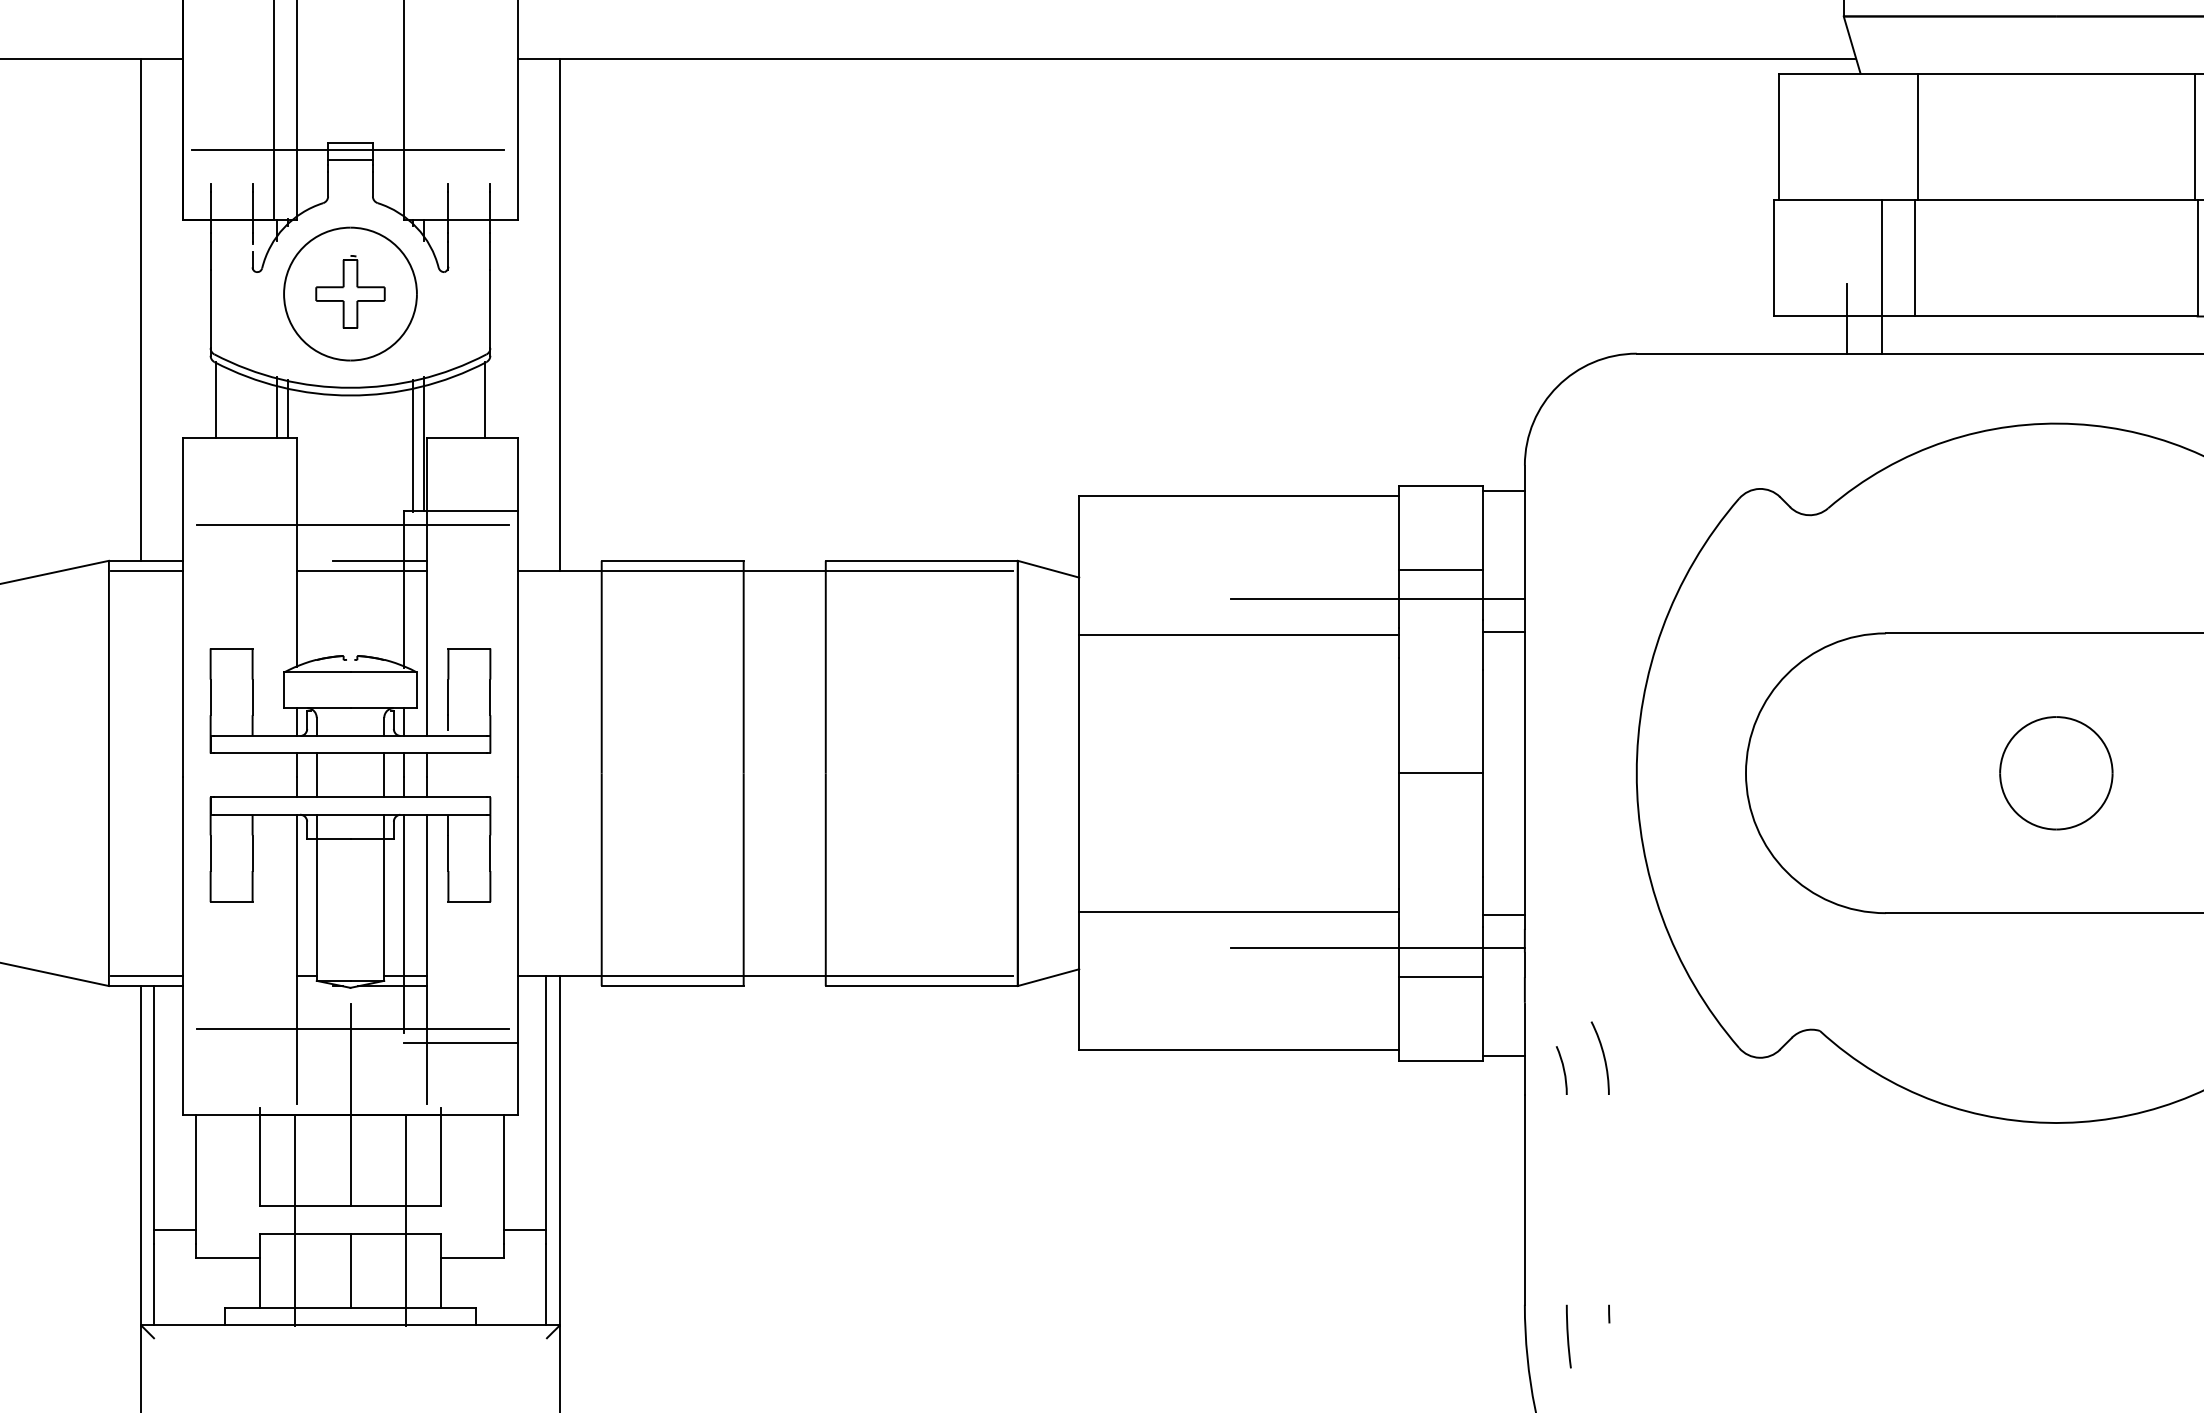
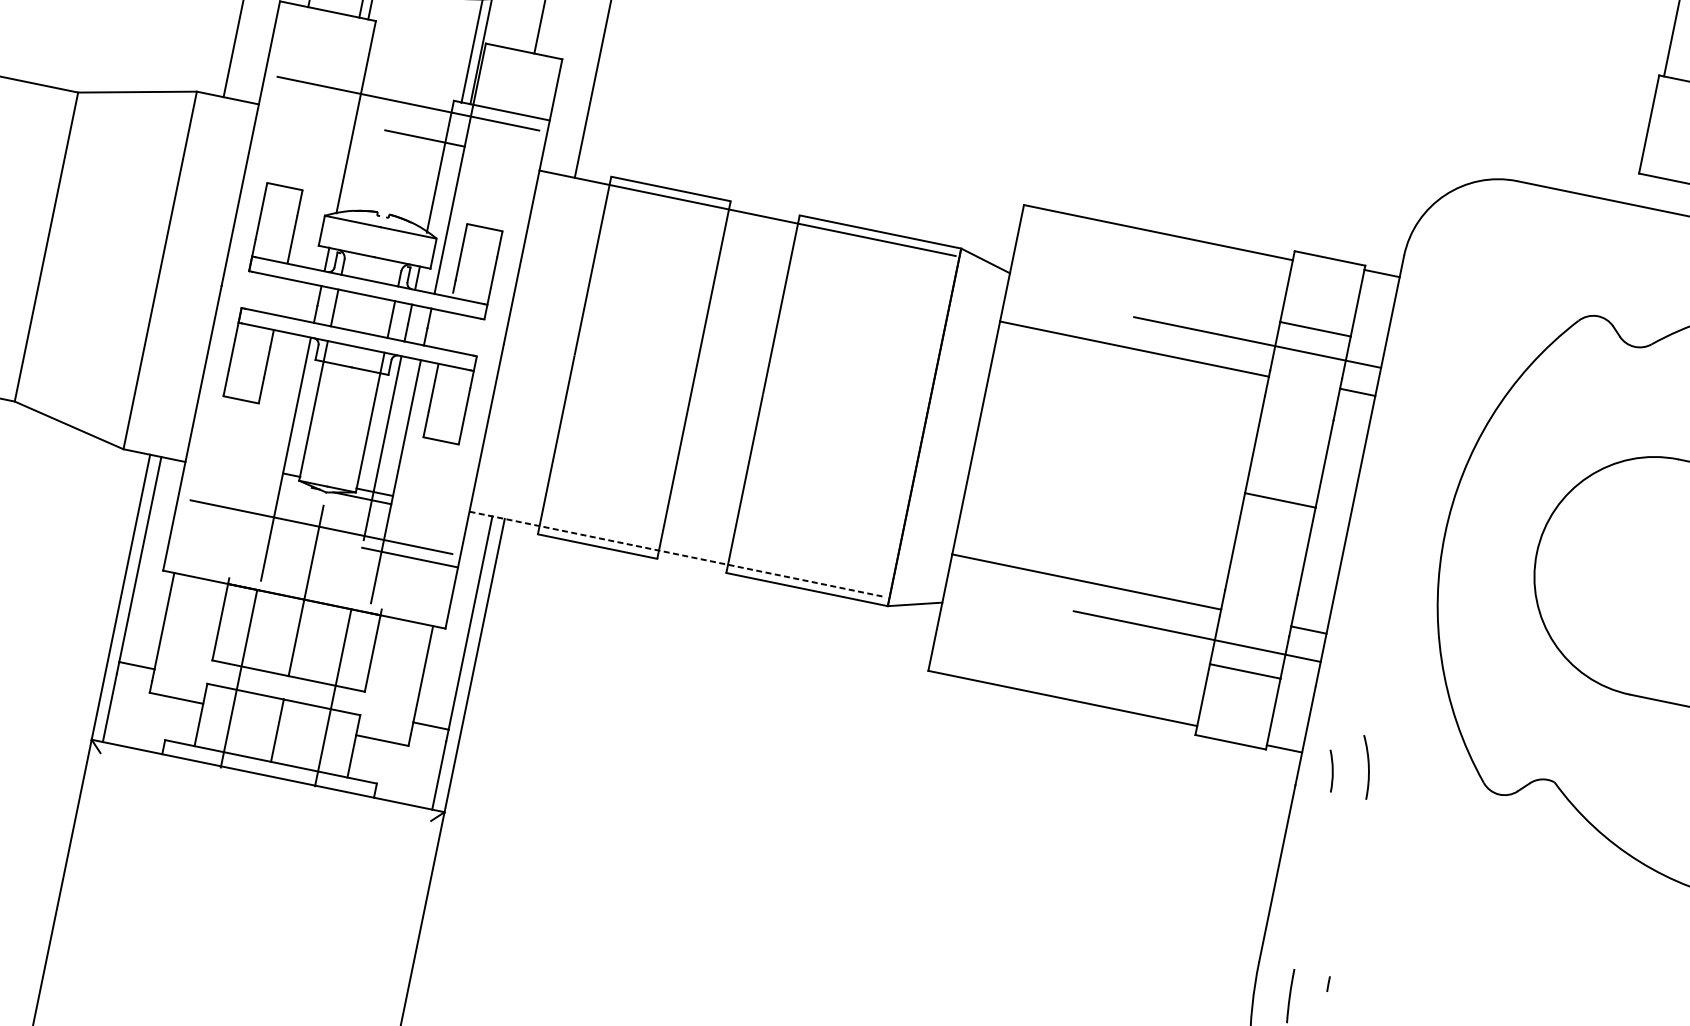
line: (146, 570) -> (226, 106), removed
line: (361, 570) -> (407, 143), removed
line: (146, 976) -> (156, 447), removed
line: (766, 976) -> (678, 554), solid -> dashed

